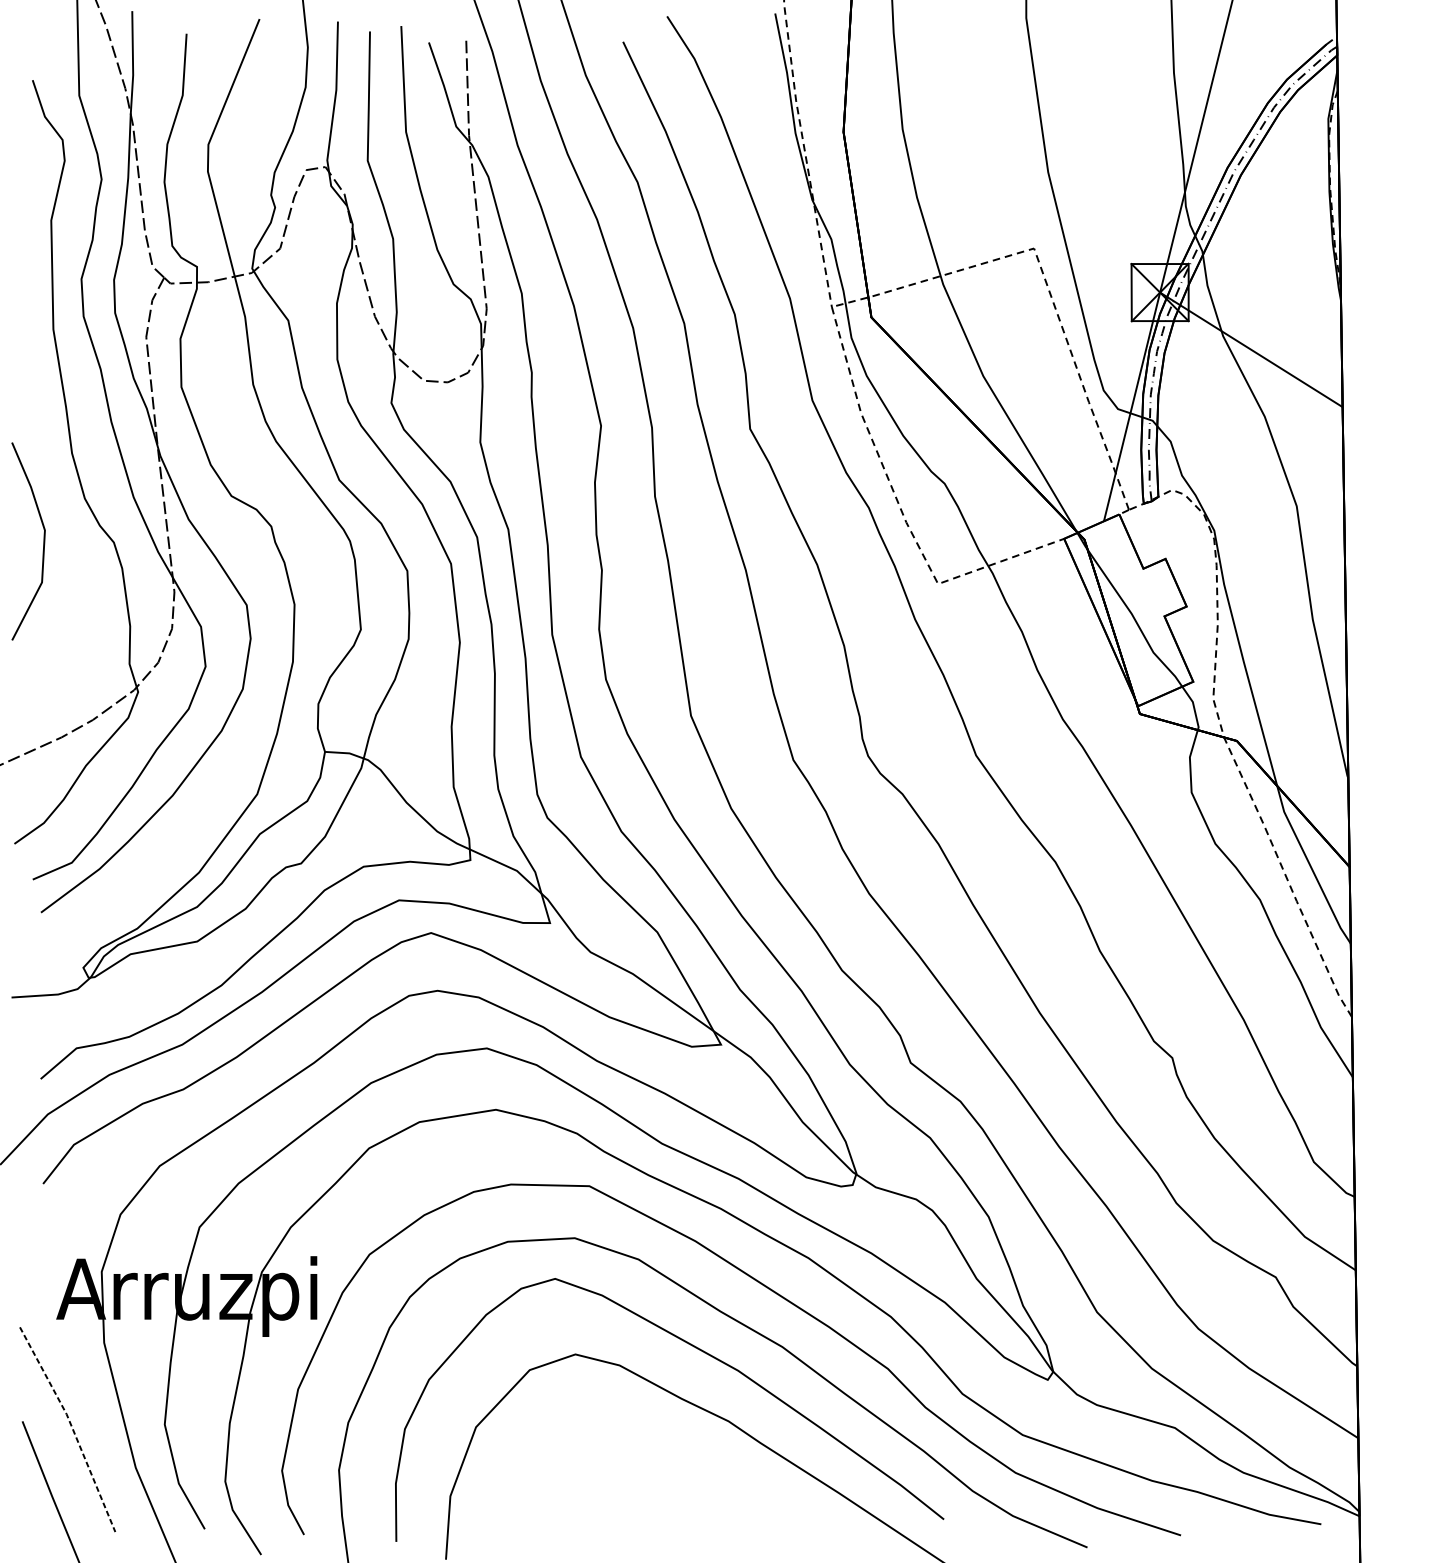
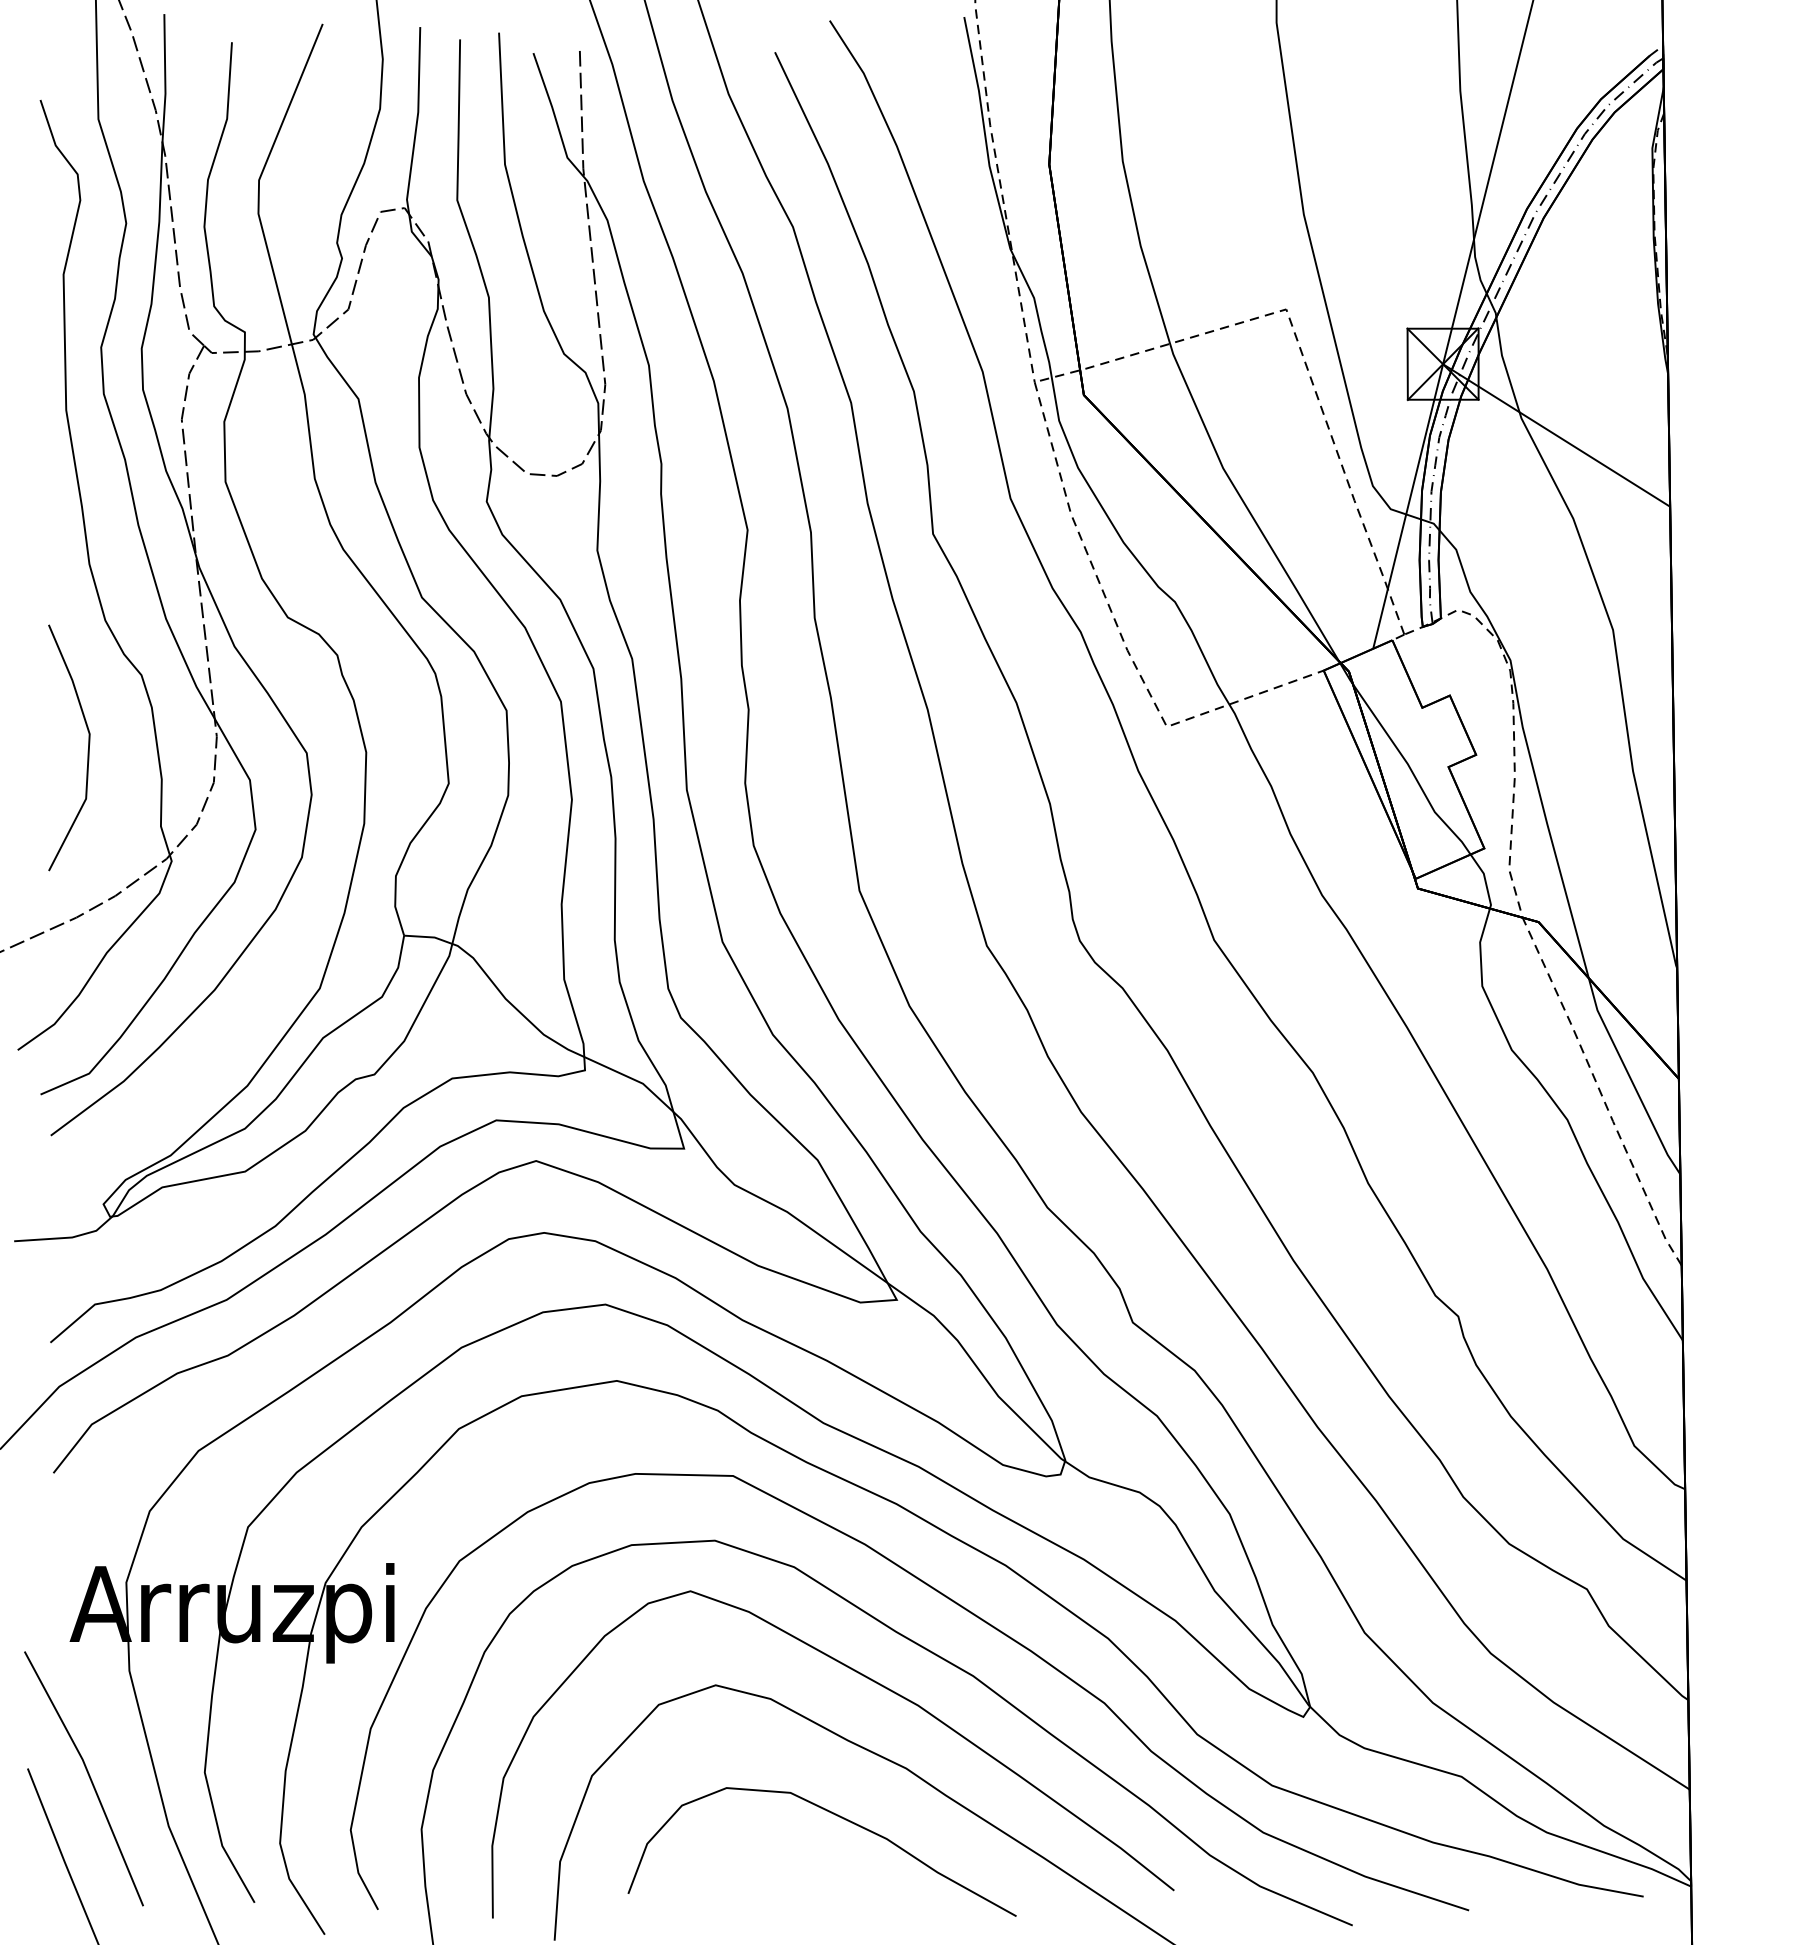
line: (43, 543) -> (87, 750), moved
line: (72, 1427) -> (89, 1776), dashed -> solid
curve: (674, 1460) -> (839, 1817), added

